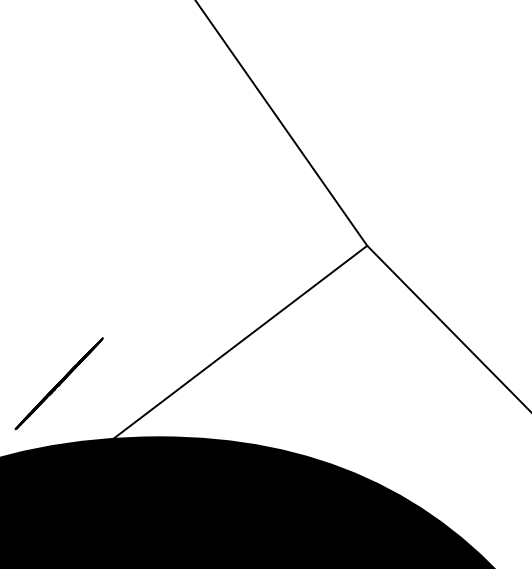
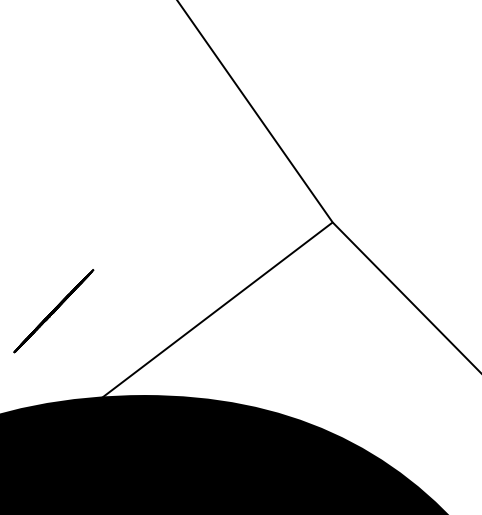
line: (58, 383) -> (53, 310), moved

